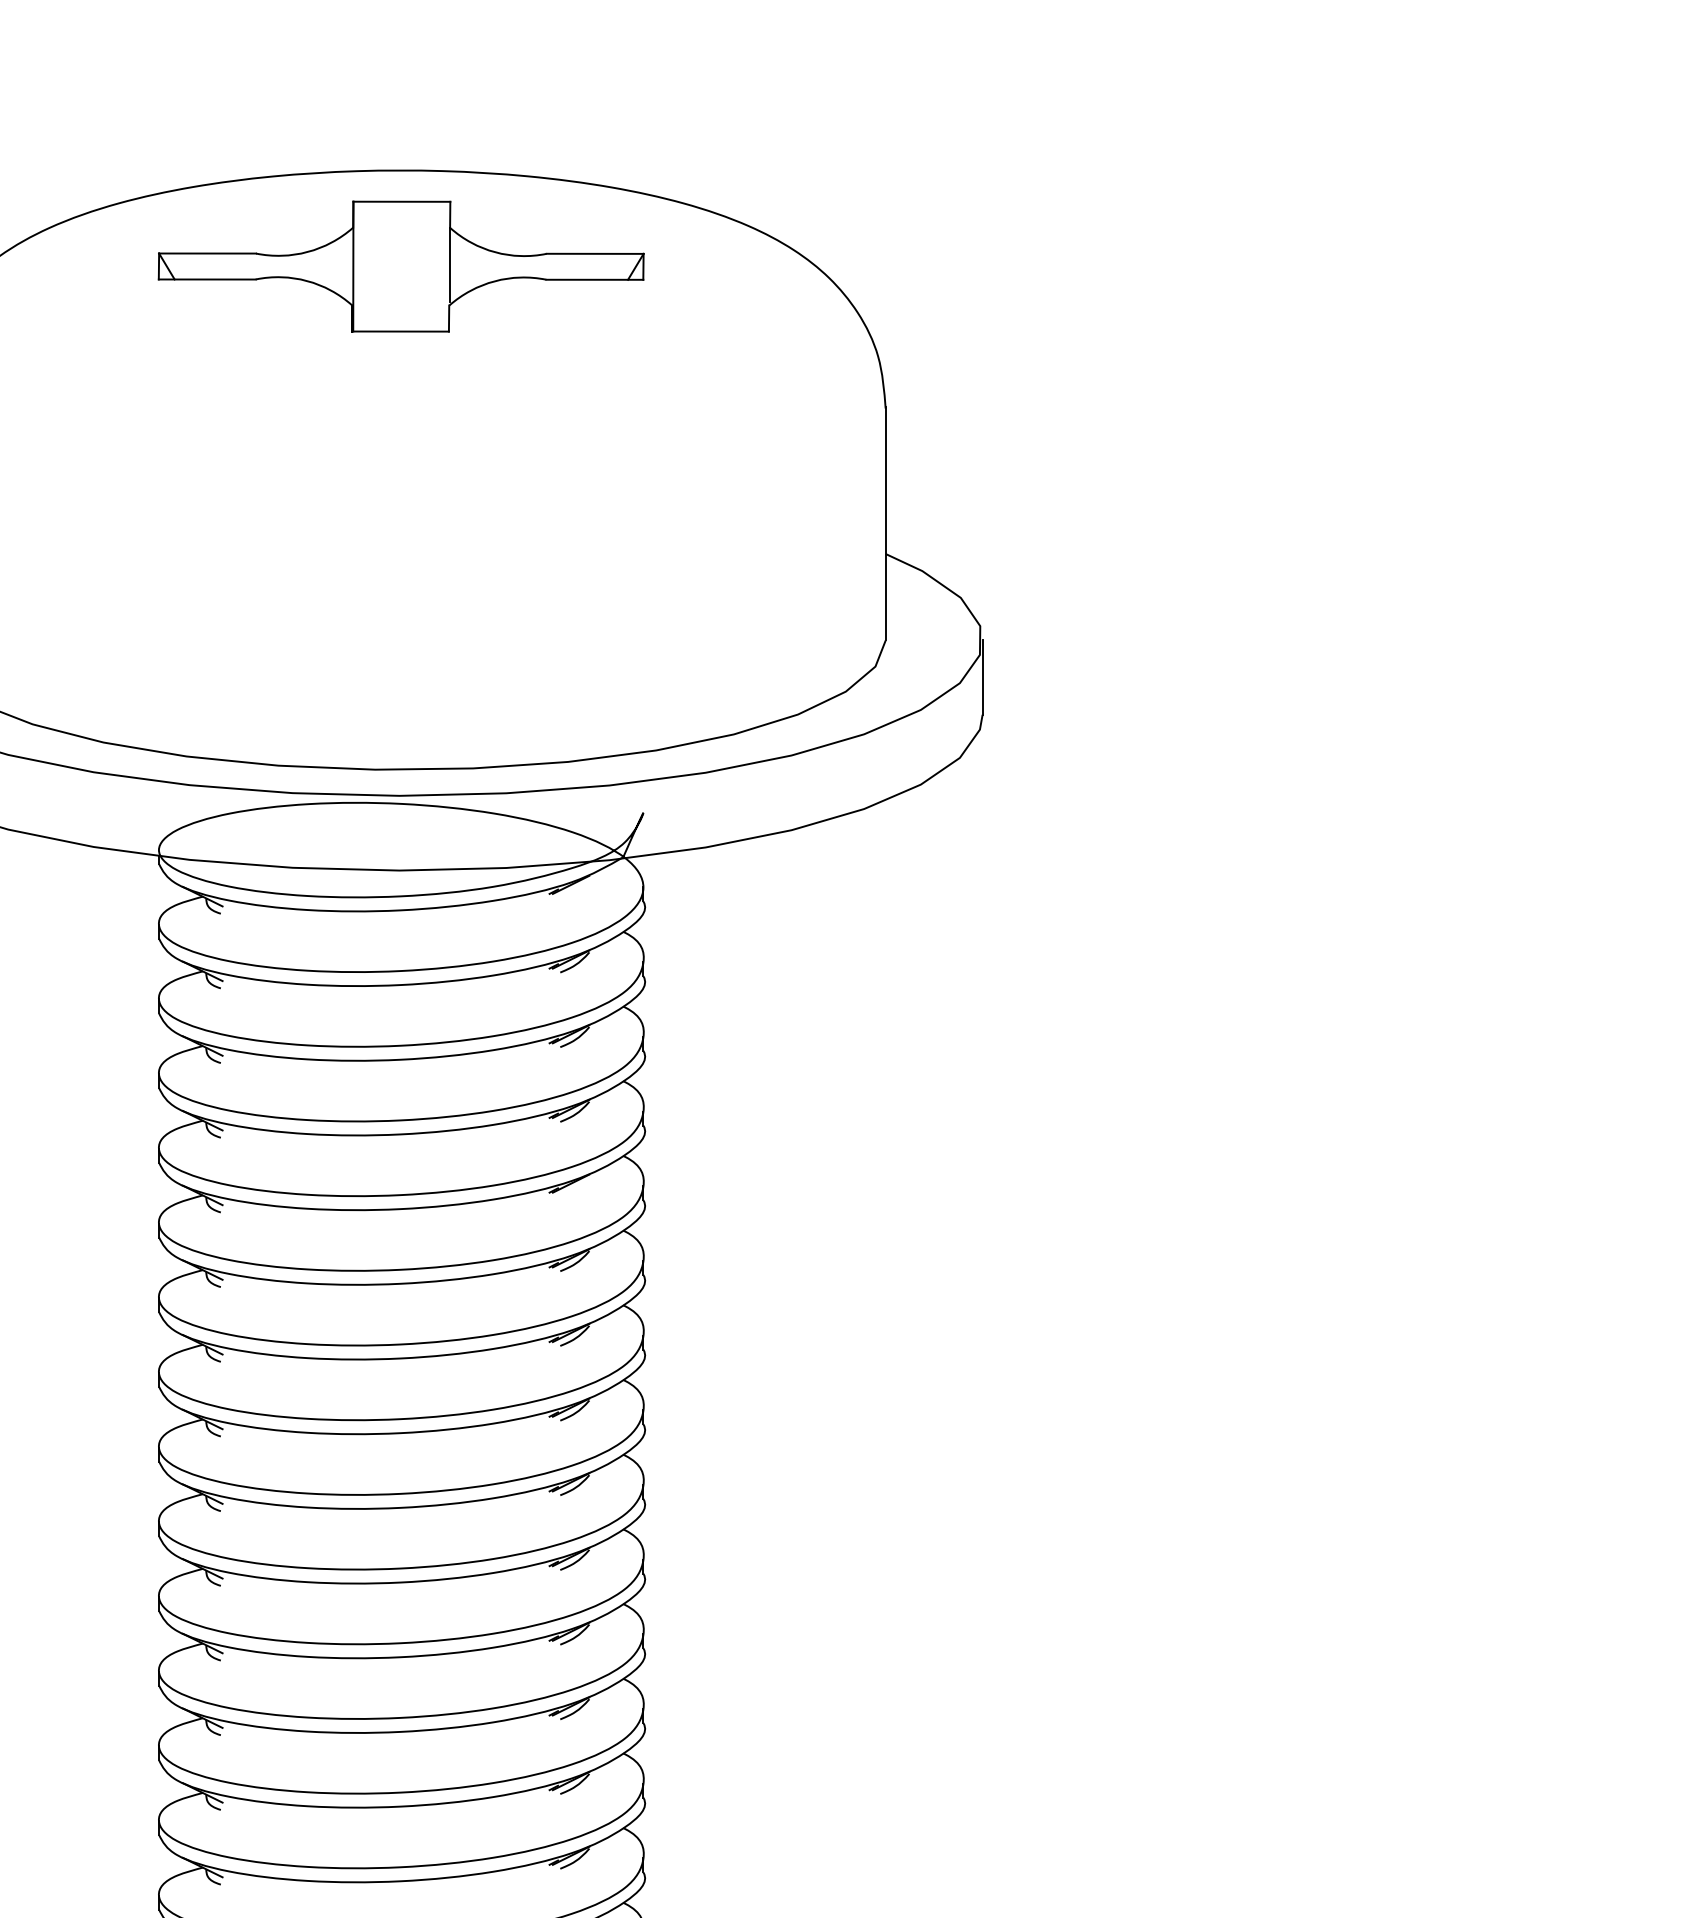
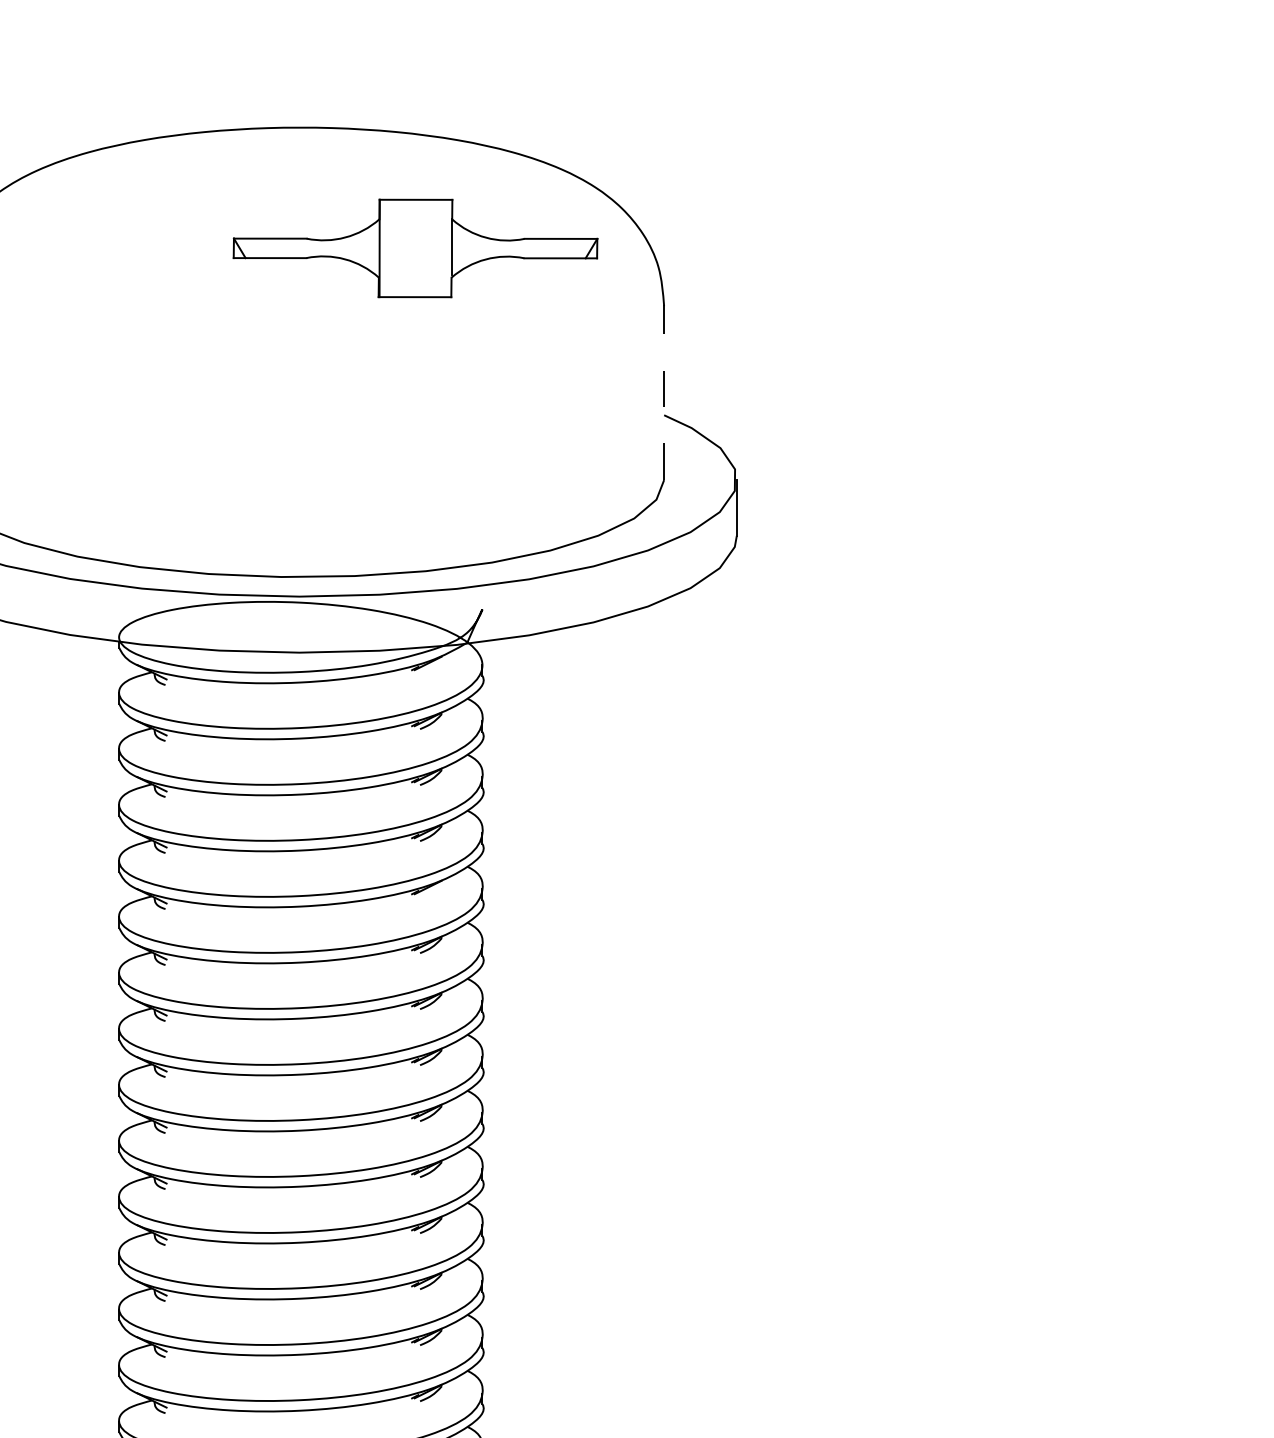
part: (400, 266) -> (415, 248), moved
line: (885, 523) -> (664, 392), solid -> dashed

